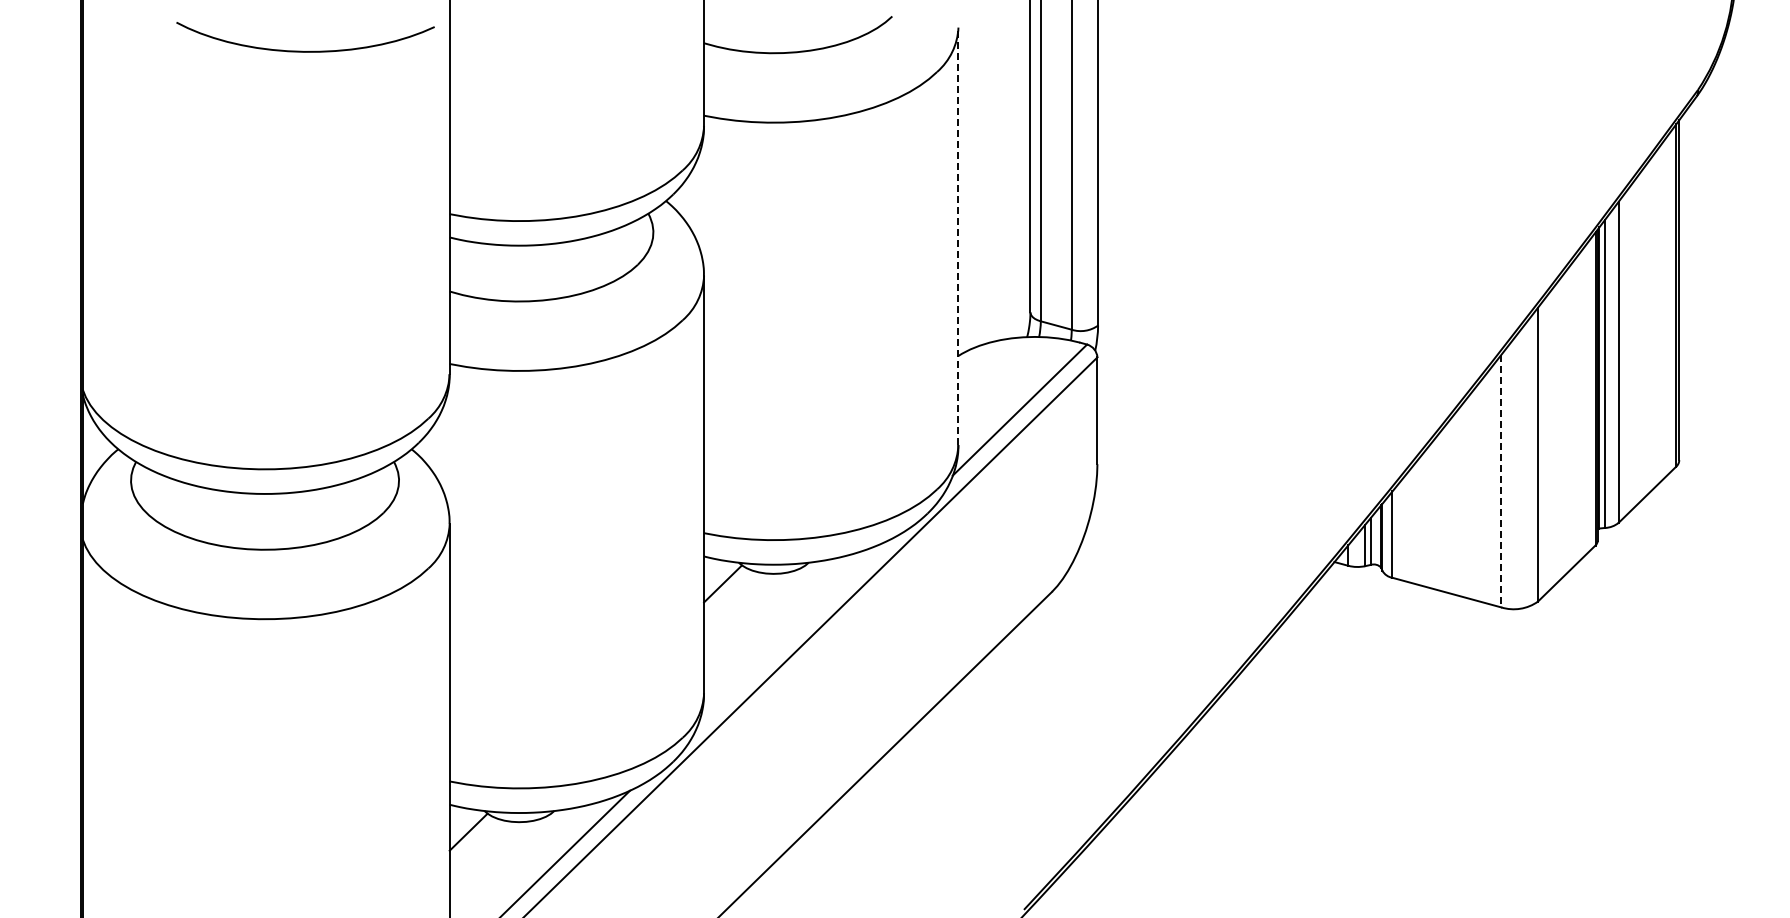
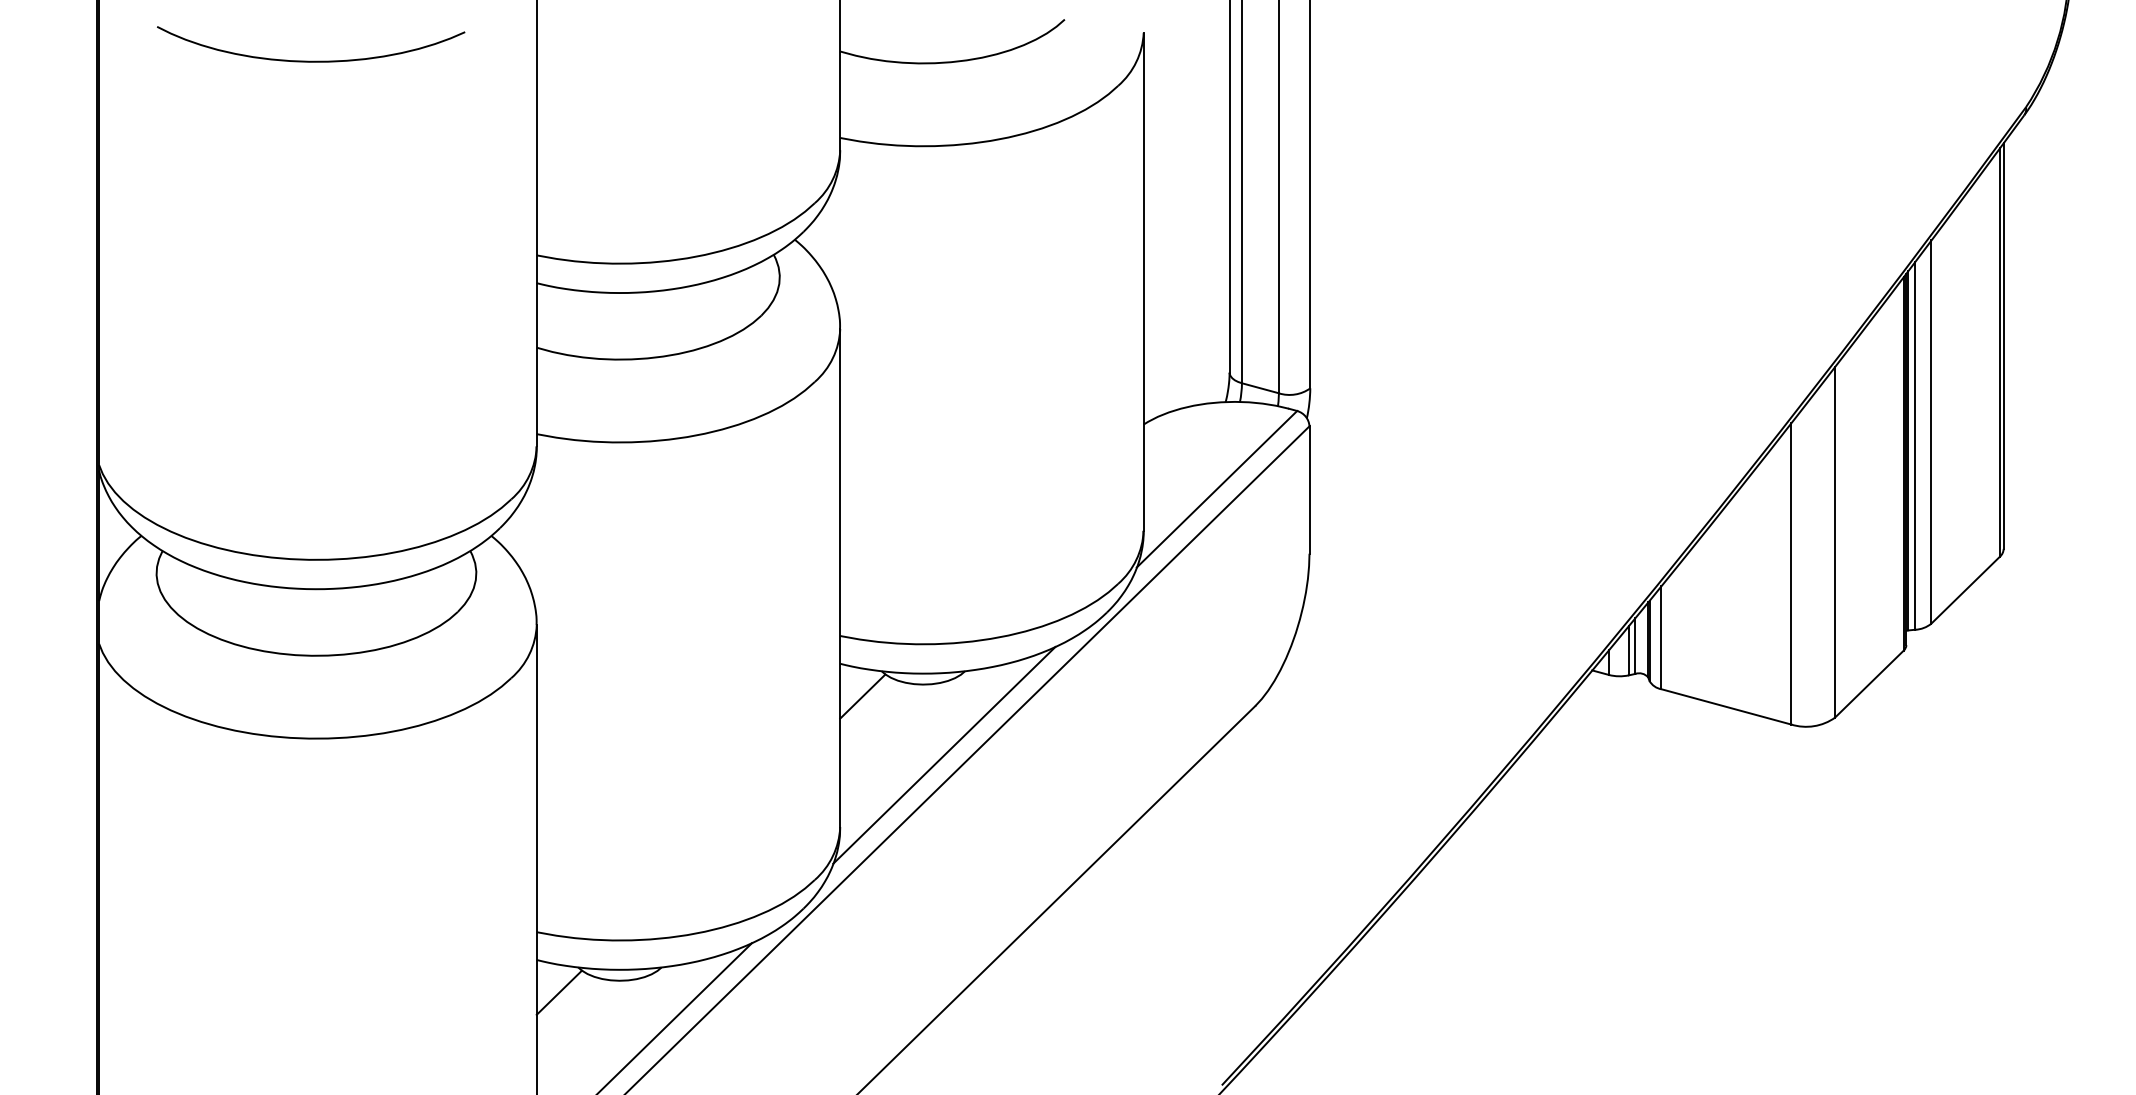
curve: (302, 50) -> (307, 60), moved
line: (958, 236) -> (1143, 282), dashed -> solid
line: (1501, 481) -> (1791, 574), dashed -> solid
line: (791, 633) -> (944, 755), added

